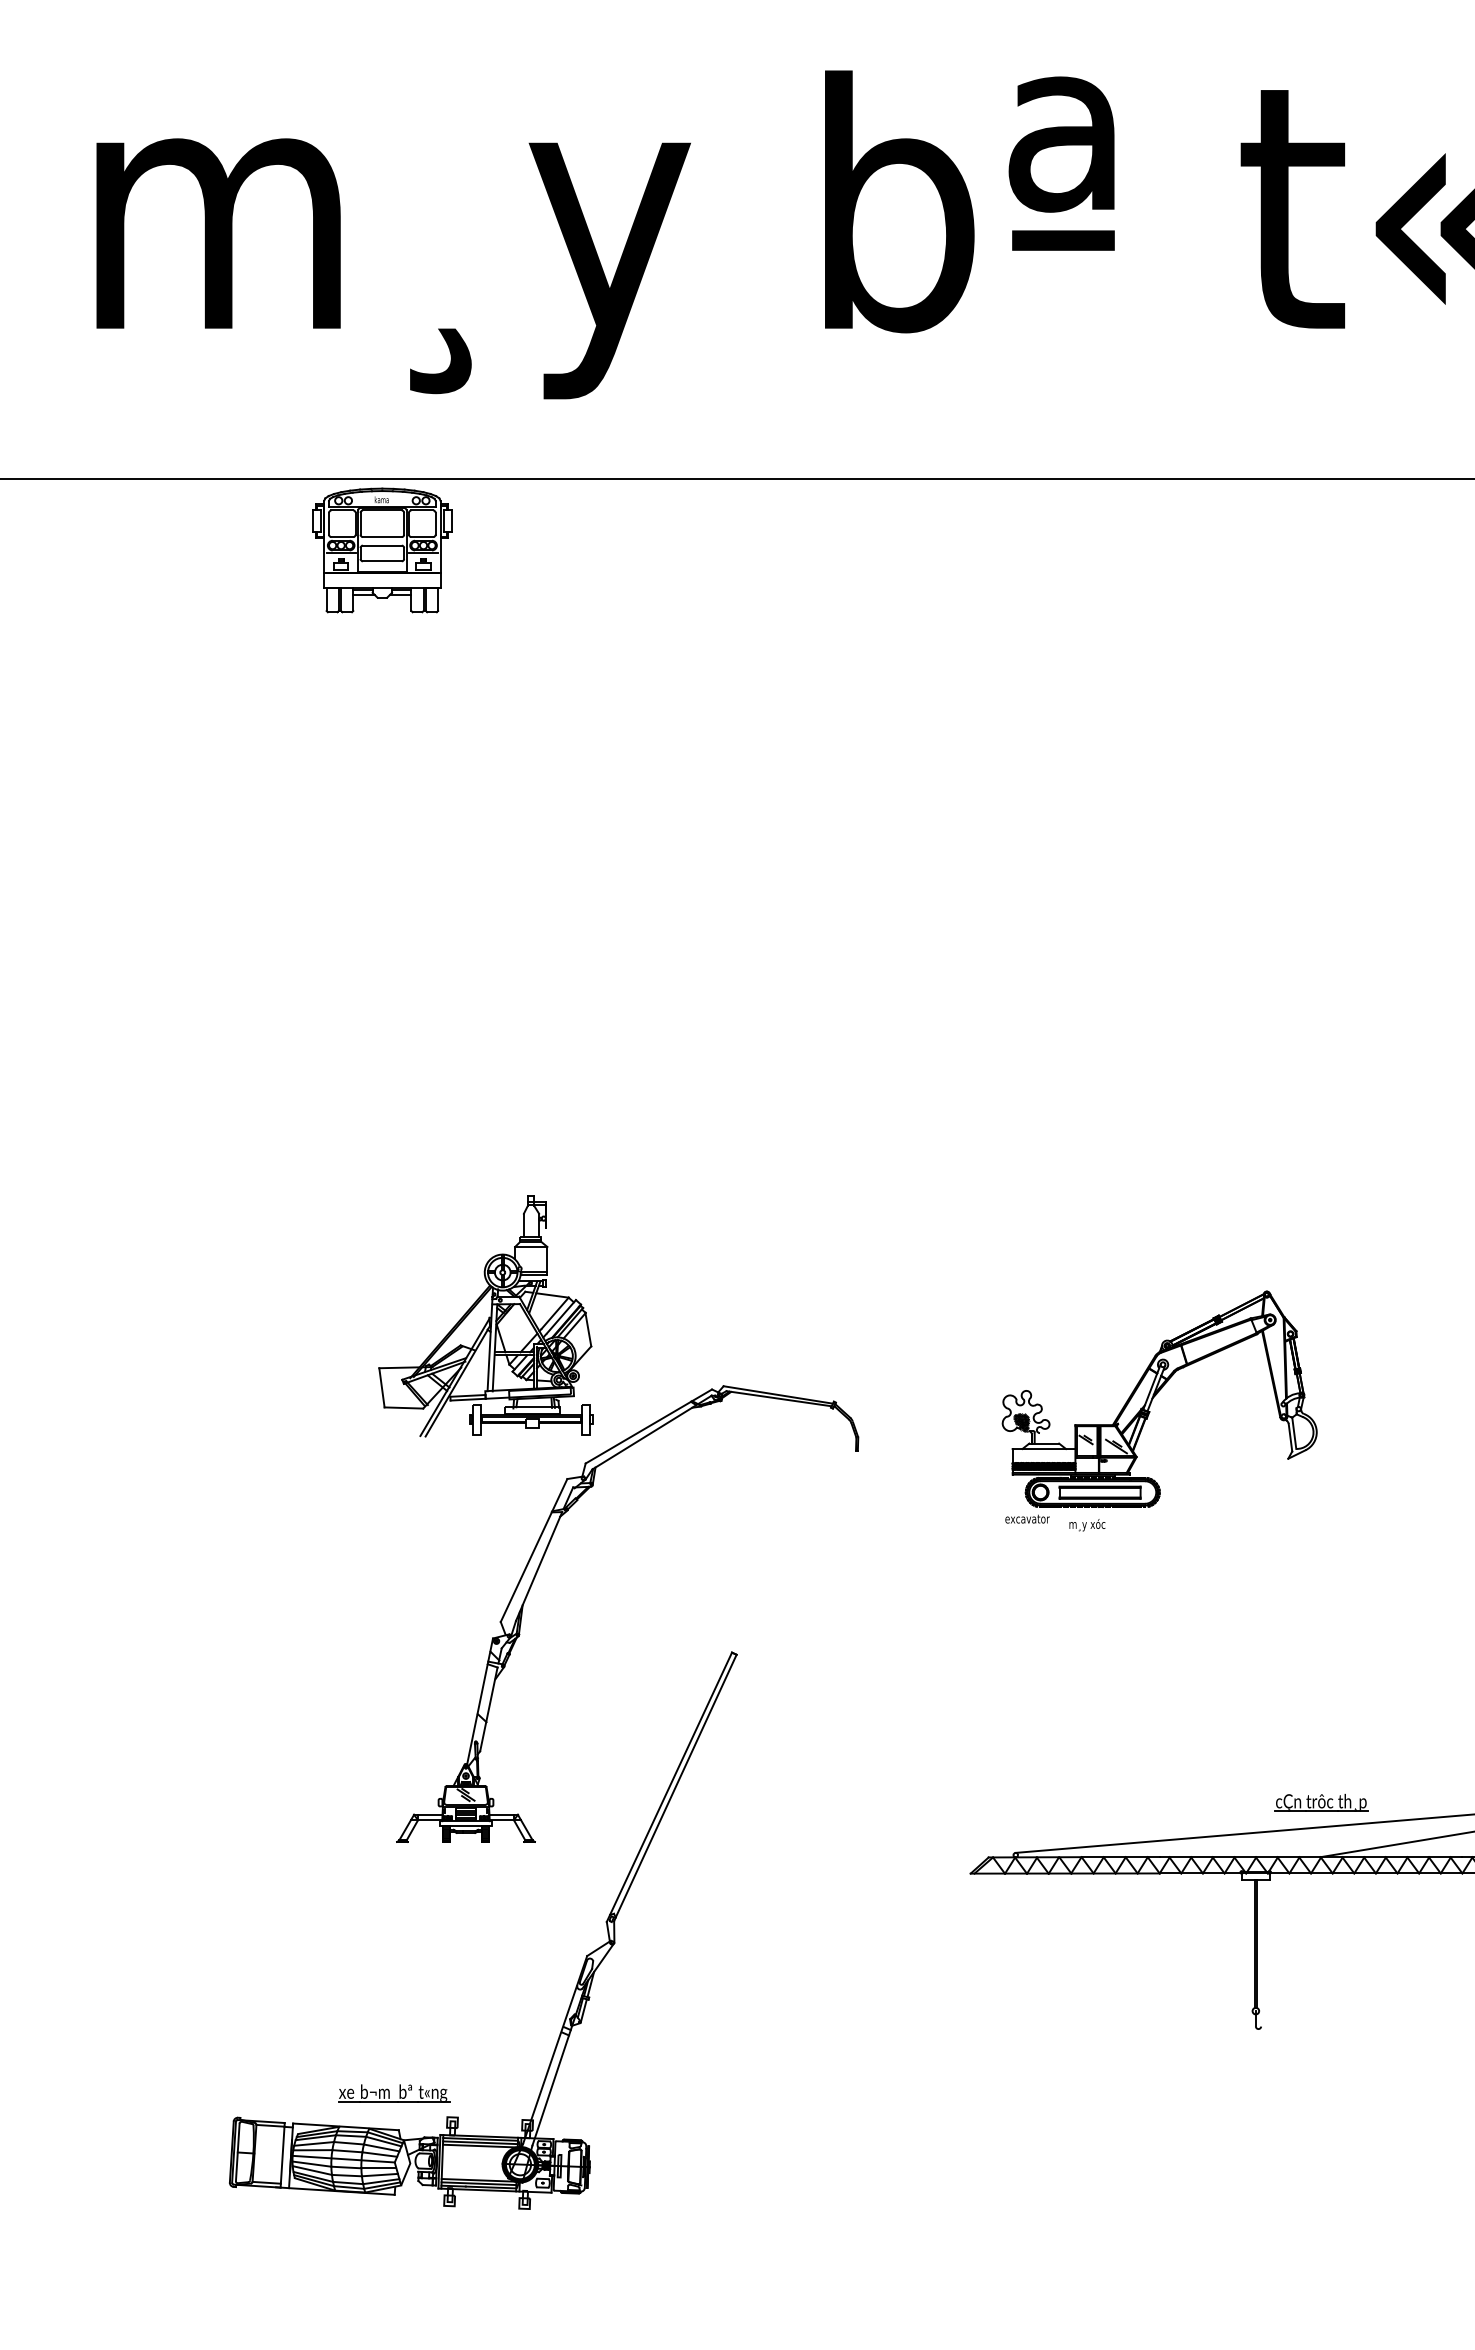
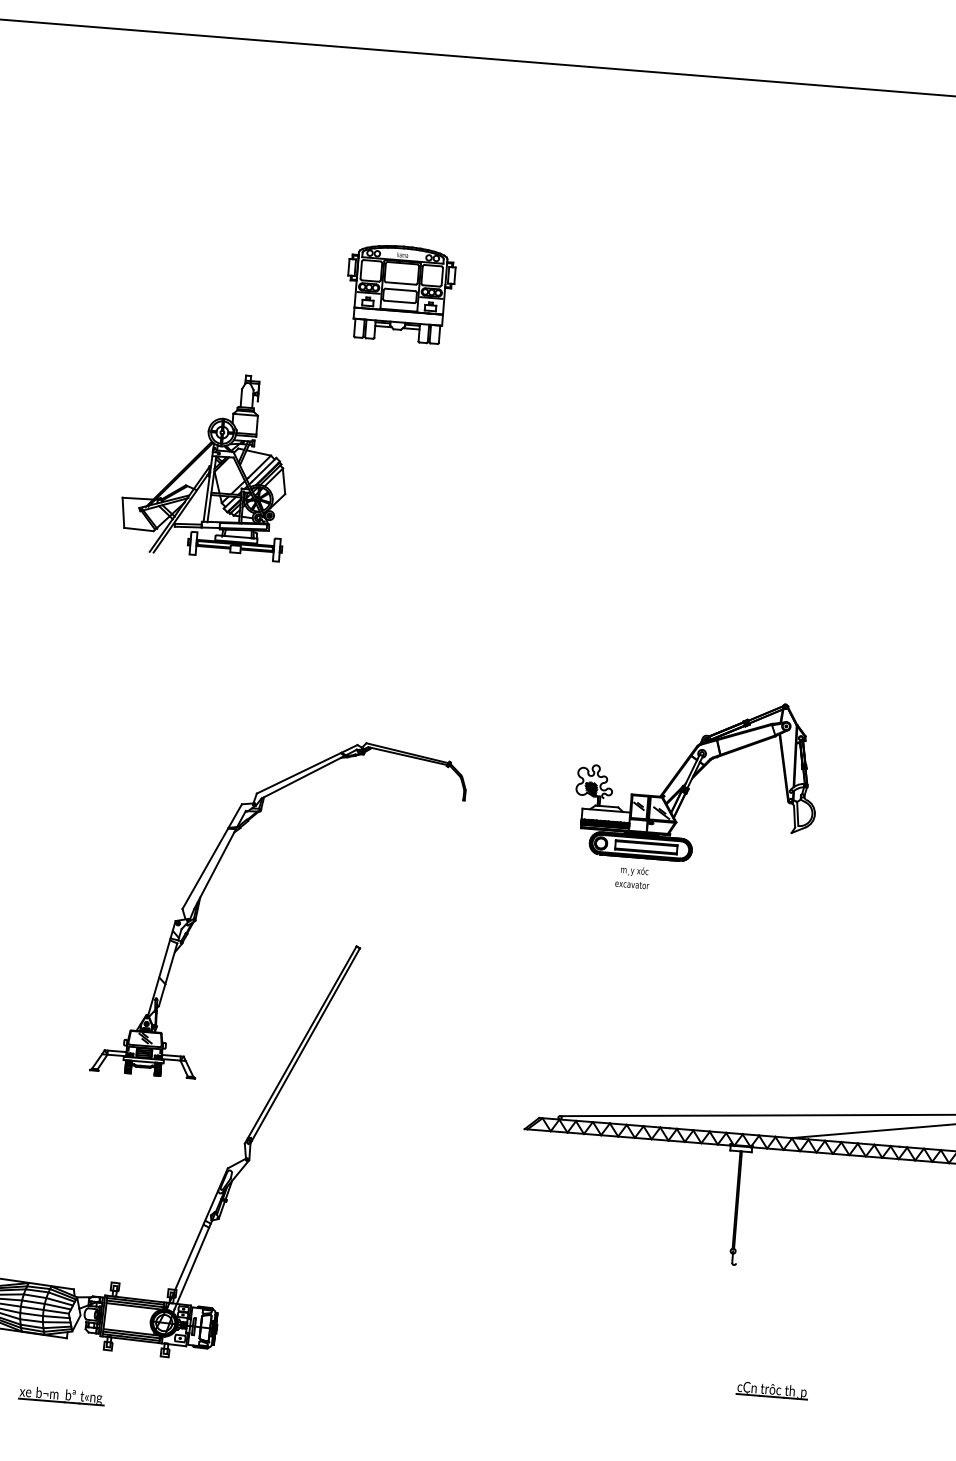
part: (382, 550) -> (400, 293), moved
part: (485, 1316) -> (206, 464), moved
text: (1027, 1518) -> (632, 884), moved
part: (1321, 1802) -> (772, 1390), moved
part: (394, 2093) -> (61, 1395), moved

